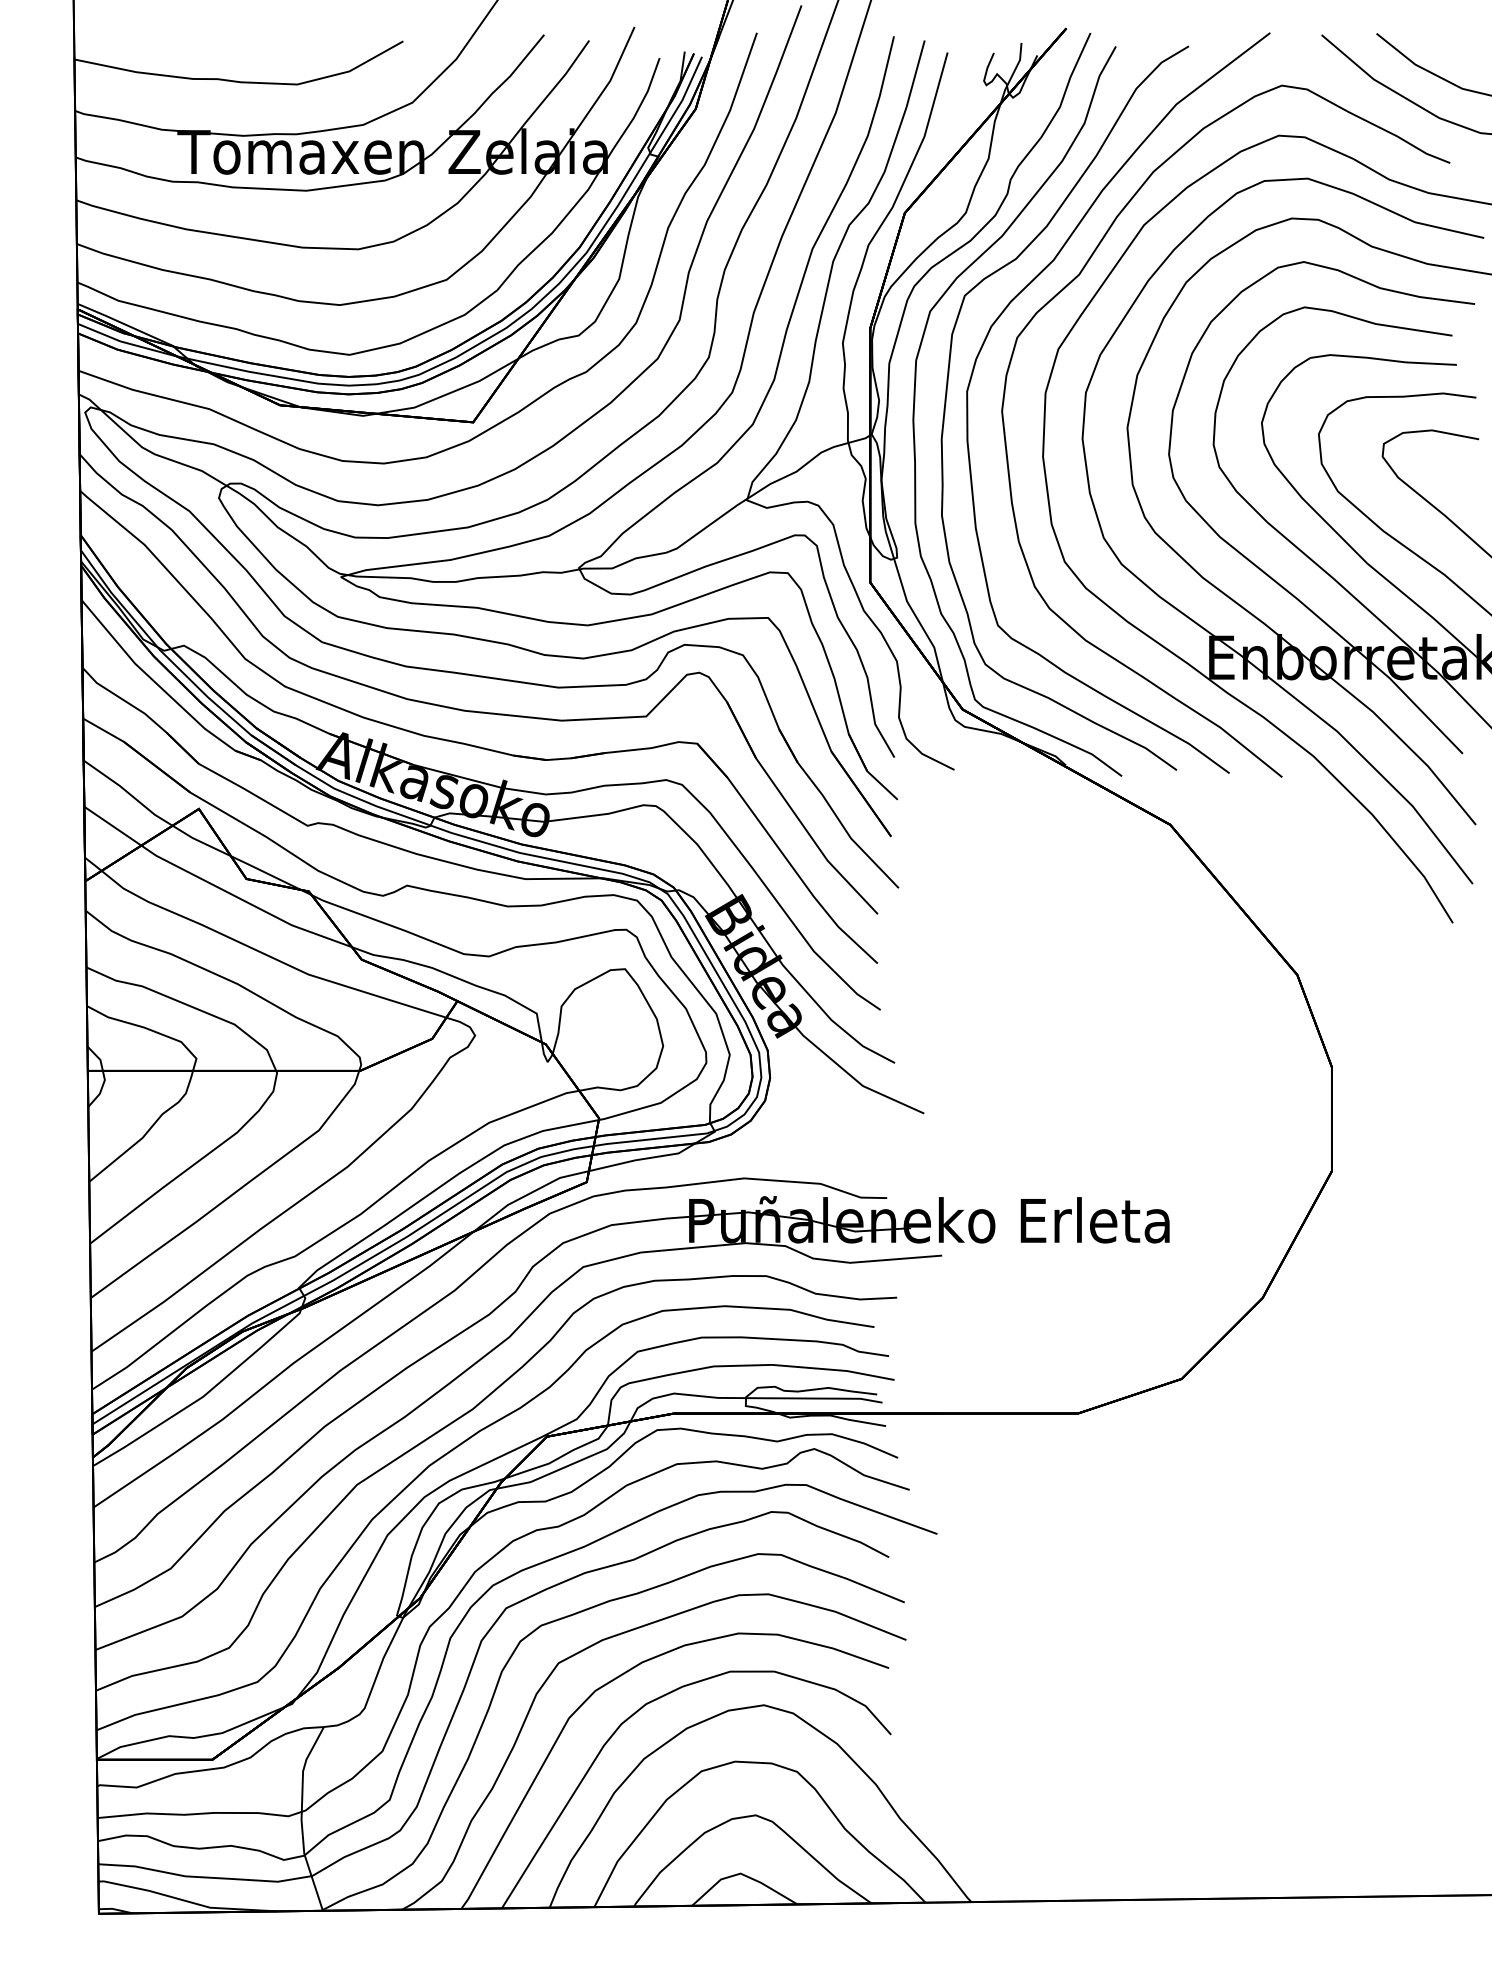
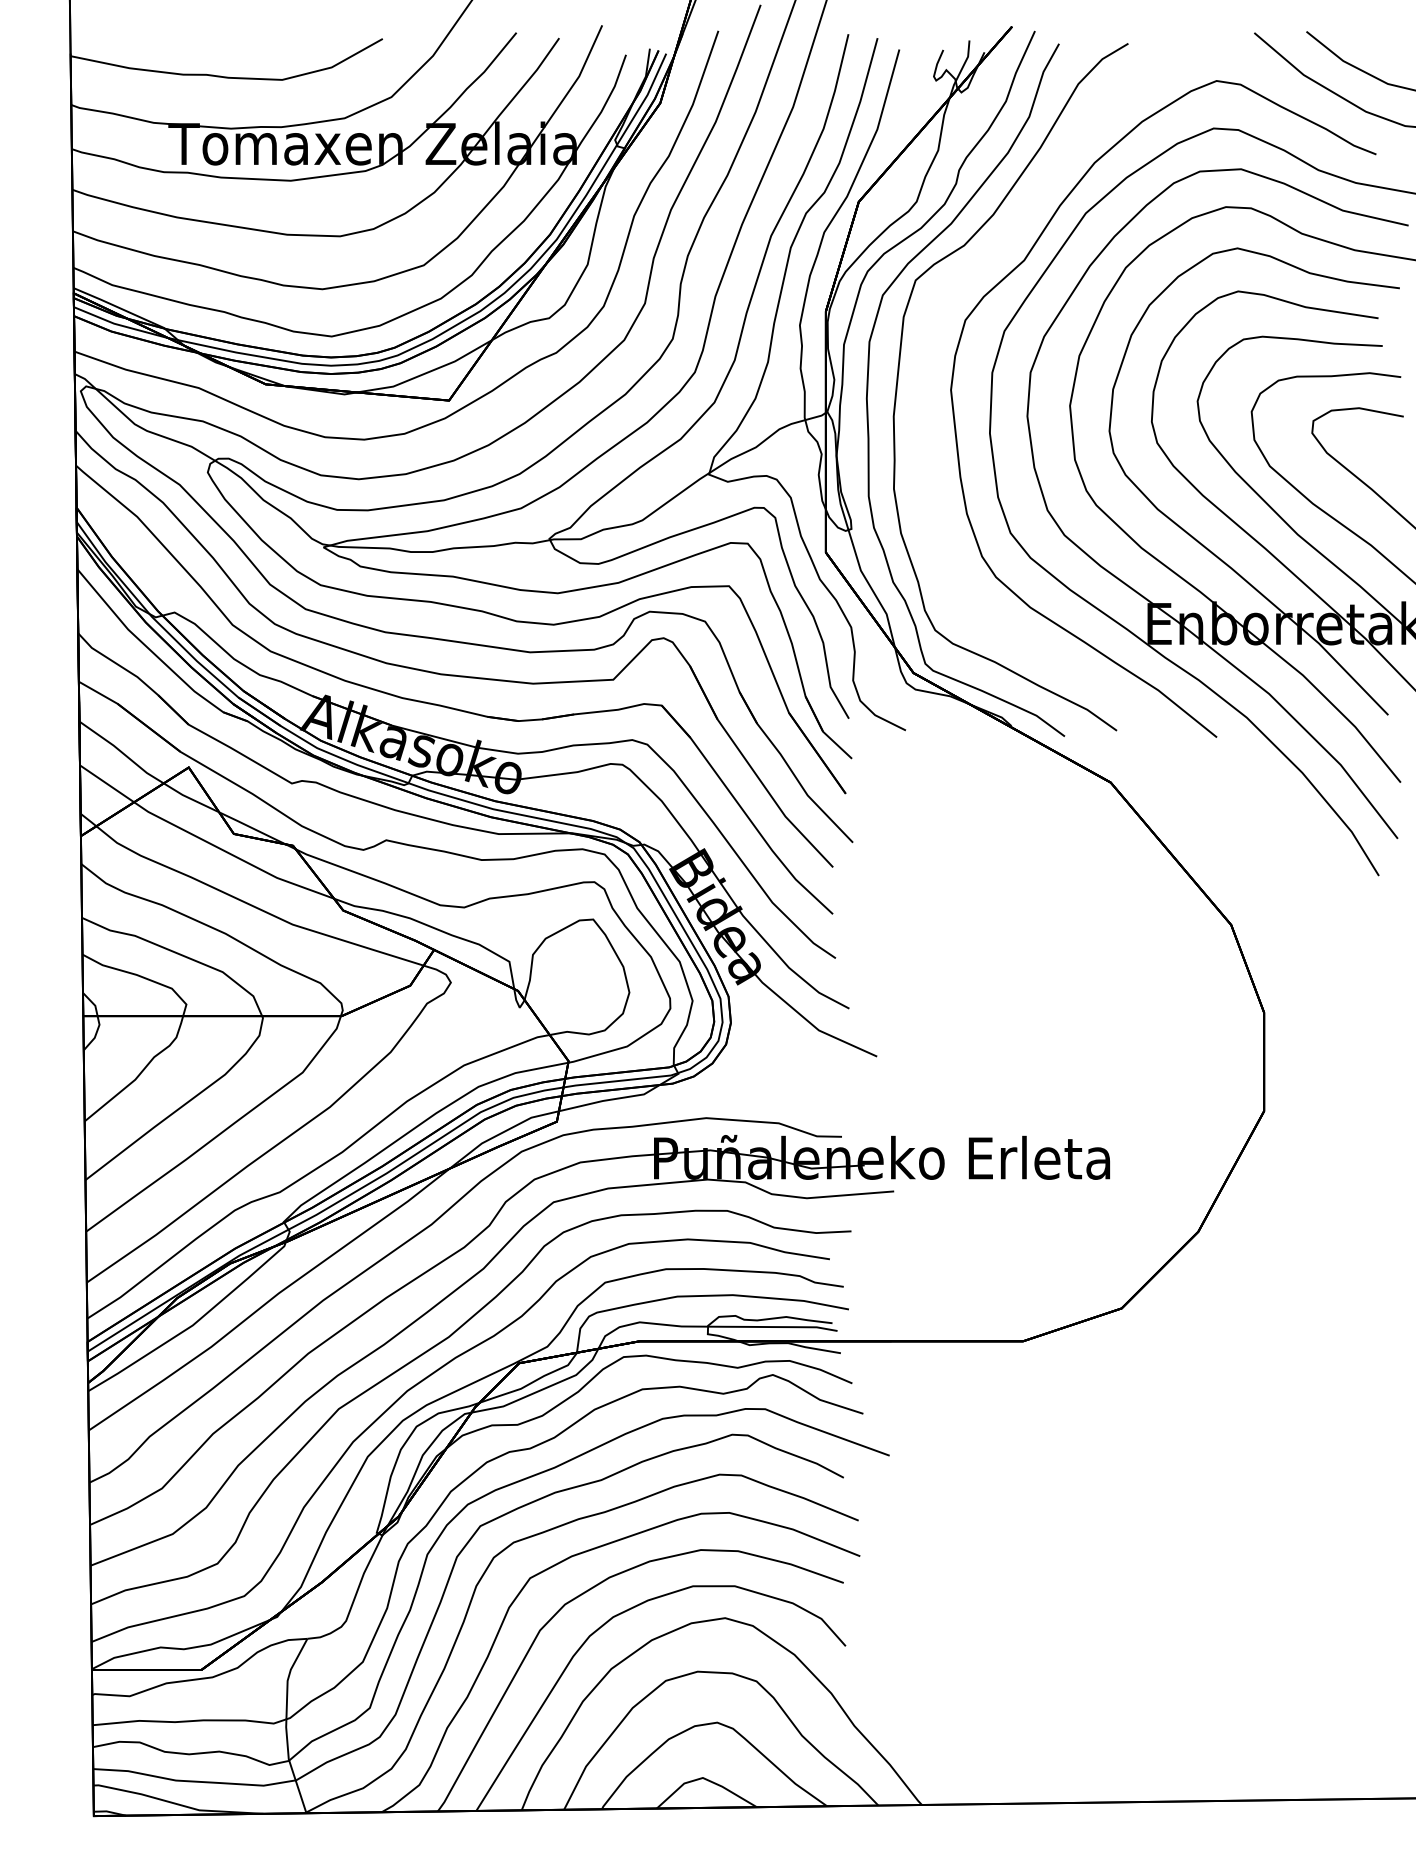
curve: (1002, 314) -> (951, 298), removed

